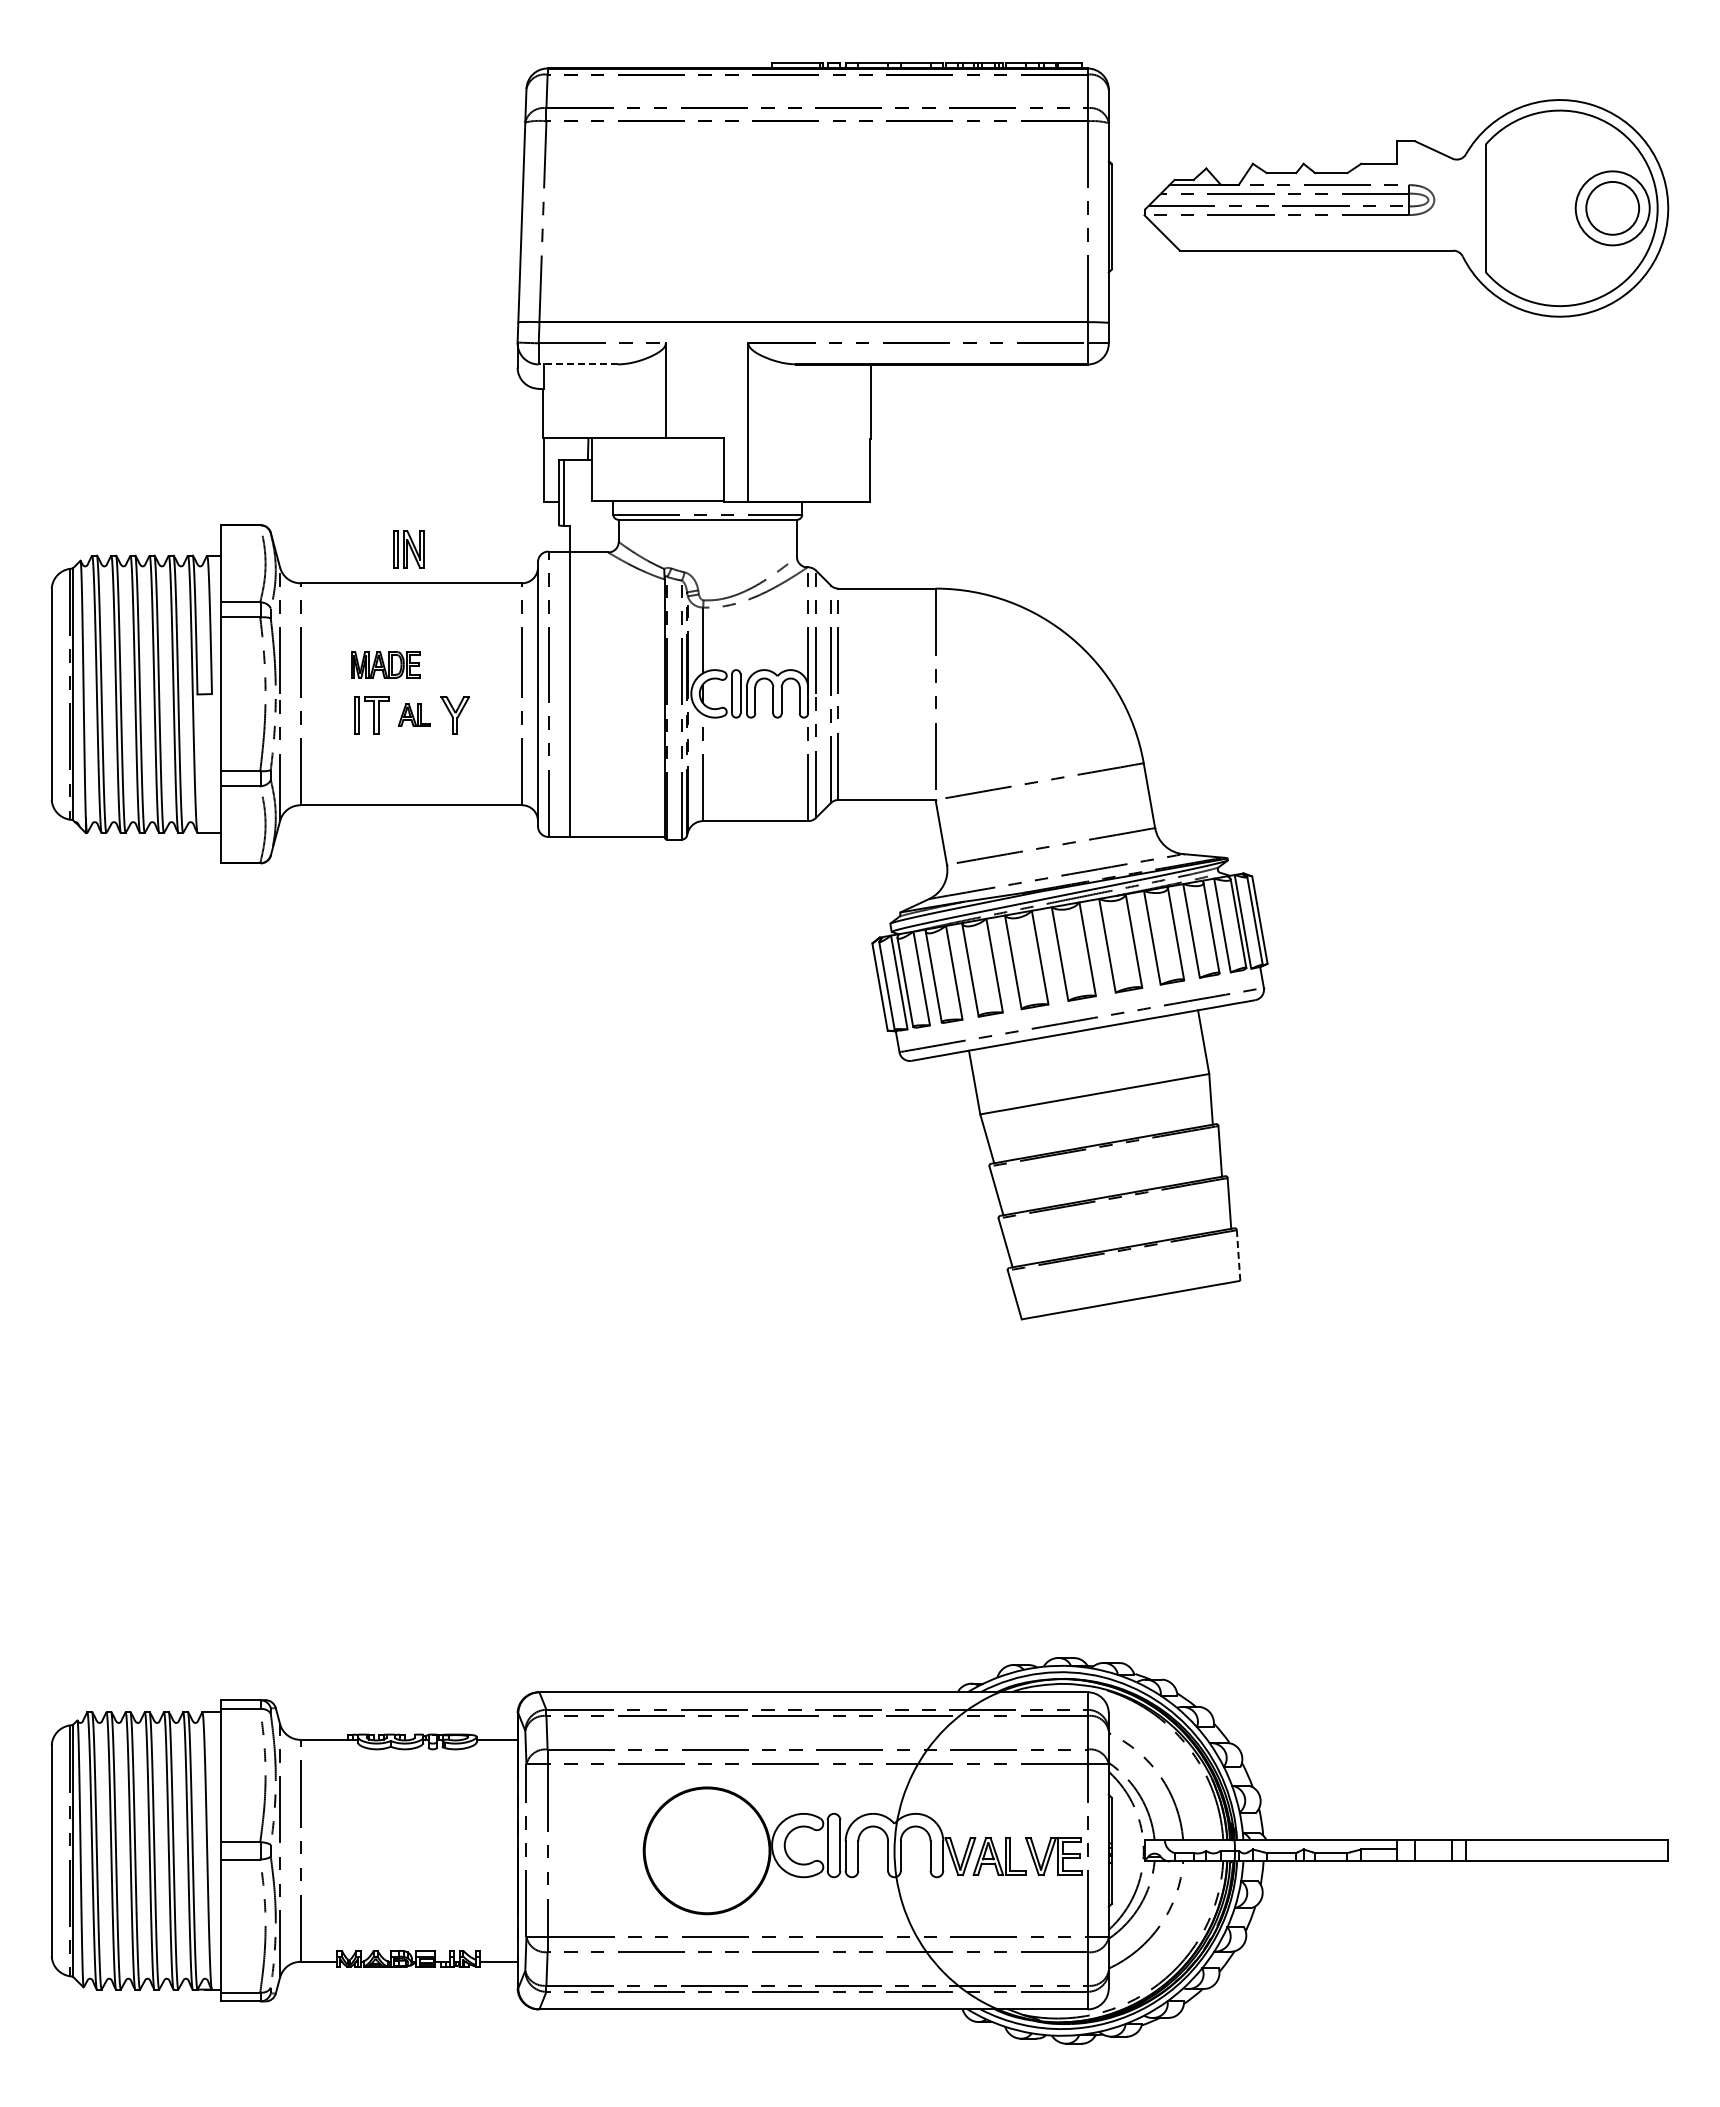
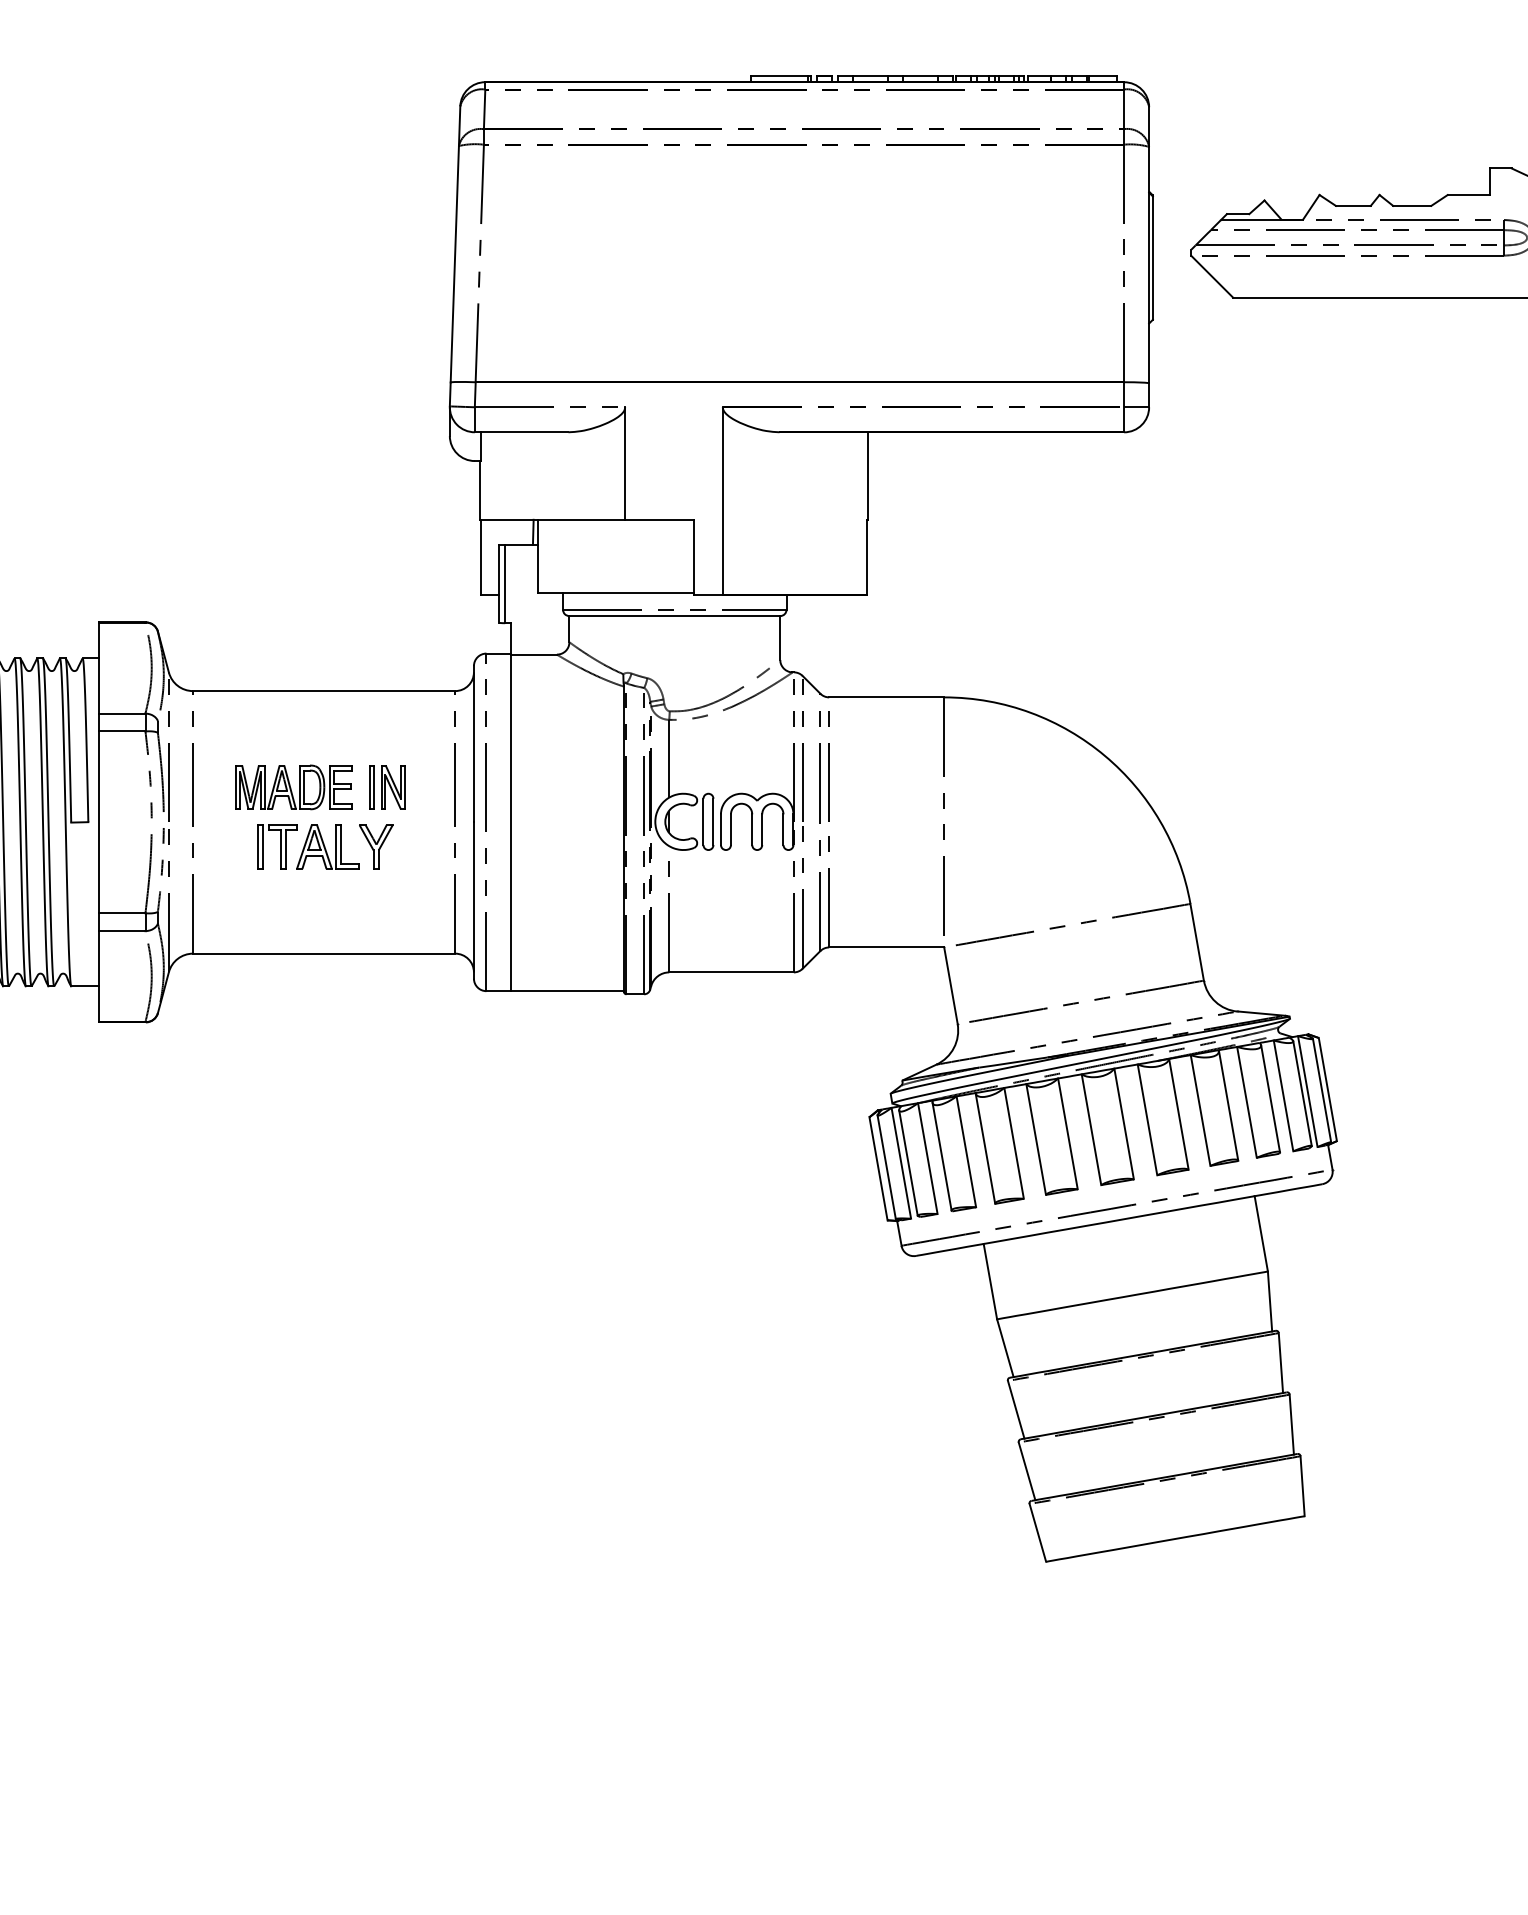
line: (578, 364) -> (521, 432), dashed -> solid
part: (408, 549) -> (387, 787), moved
part: (385, 664) -> (293, 787), size x1.43
part: (413, 715) -> (326, 847), size x1.67
line: (1238, 1255) -> (1302, 1486), dashed -> solid

